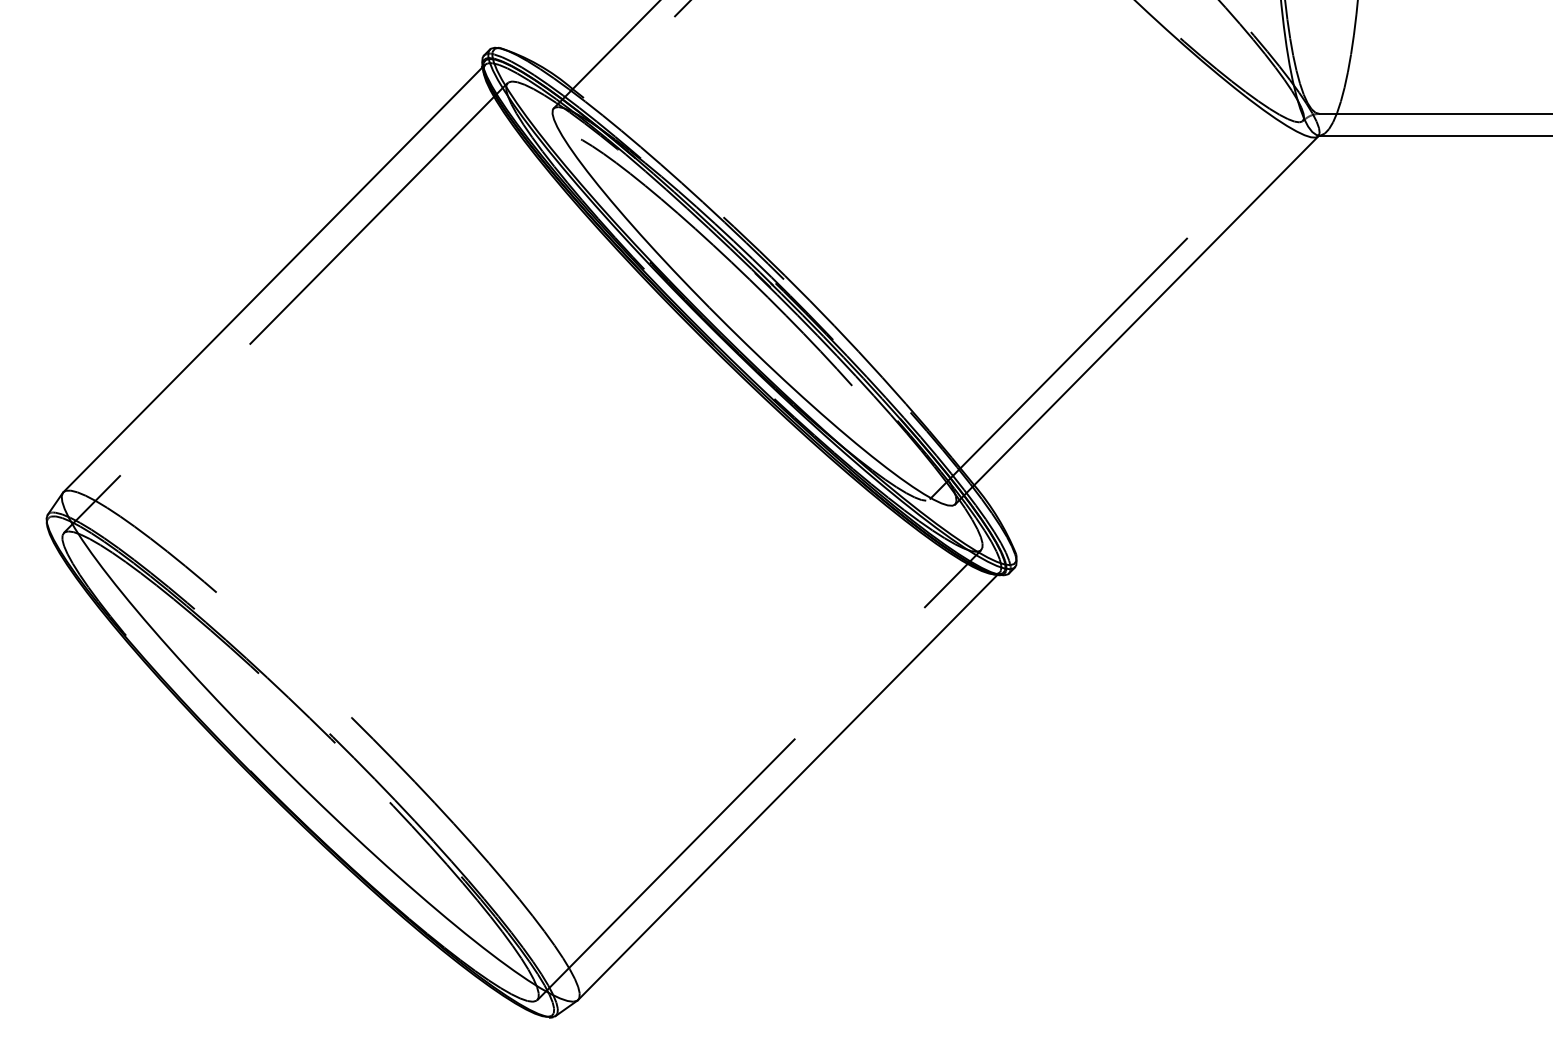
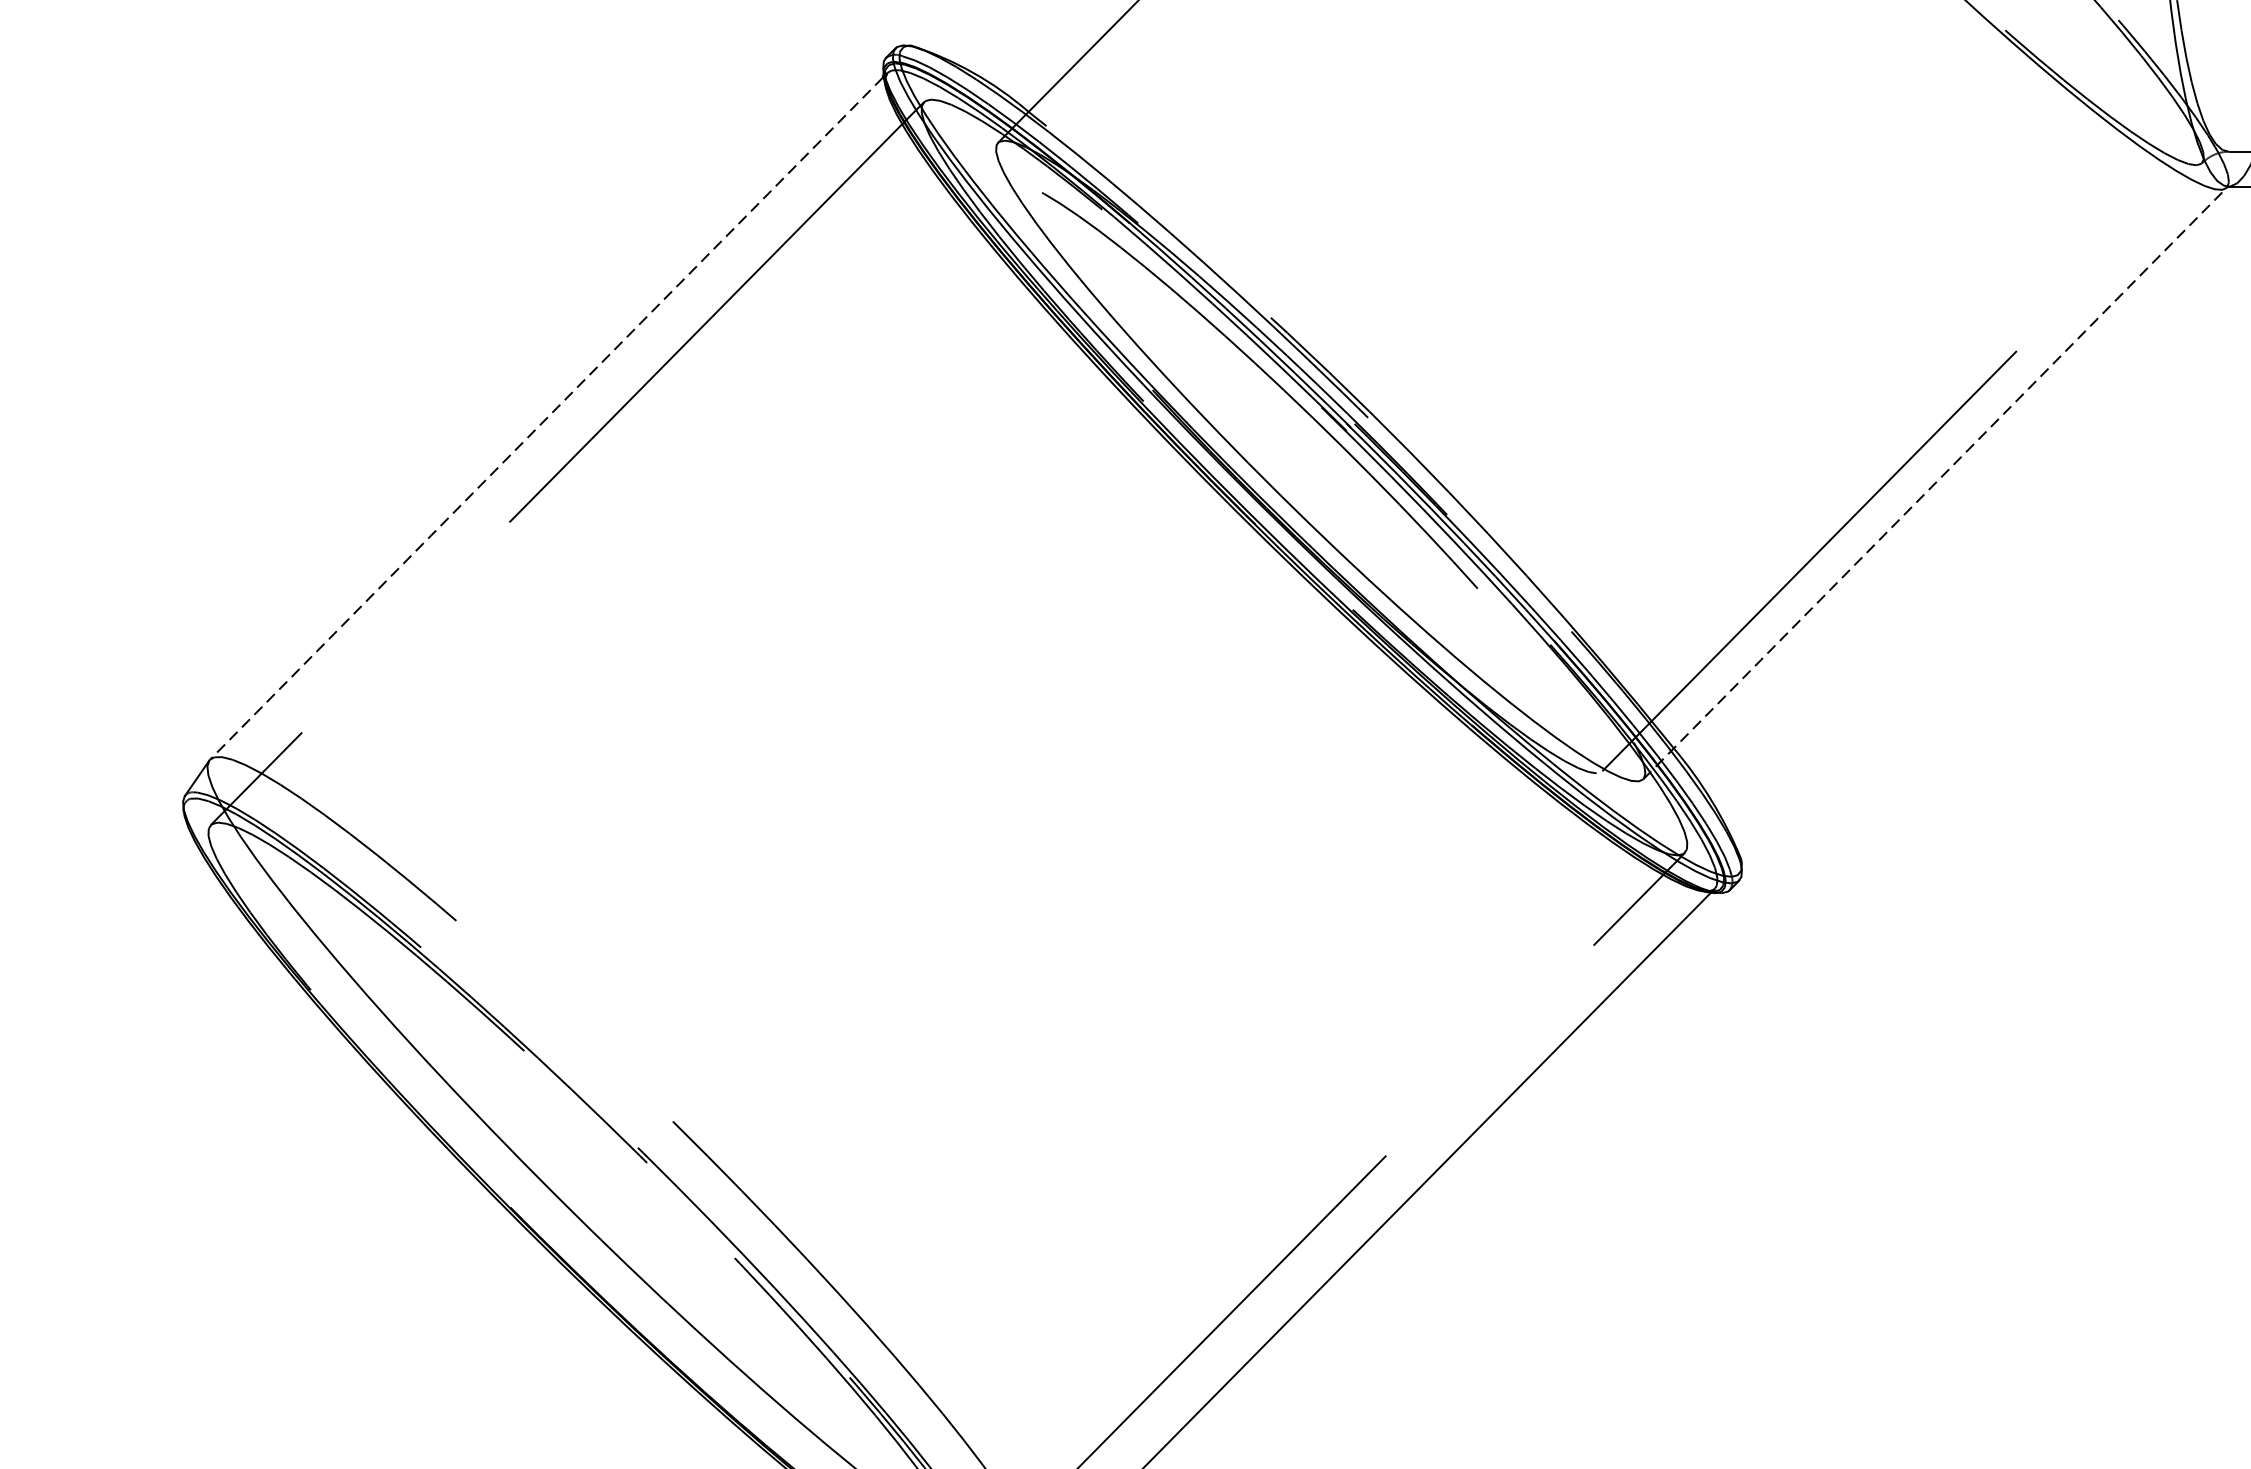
line: (272, 280) -> (546, 419), solid -> dashed
line: (1136, 320) -> (1934, 483), solid -> dashed

